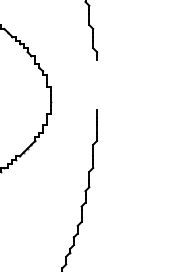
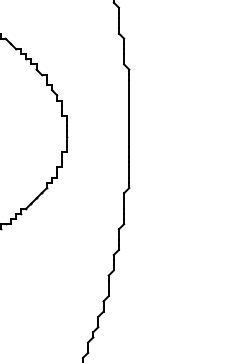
line: (97, 84) -> (129, 112), added

